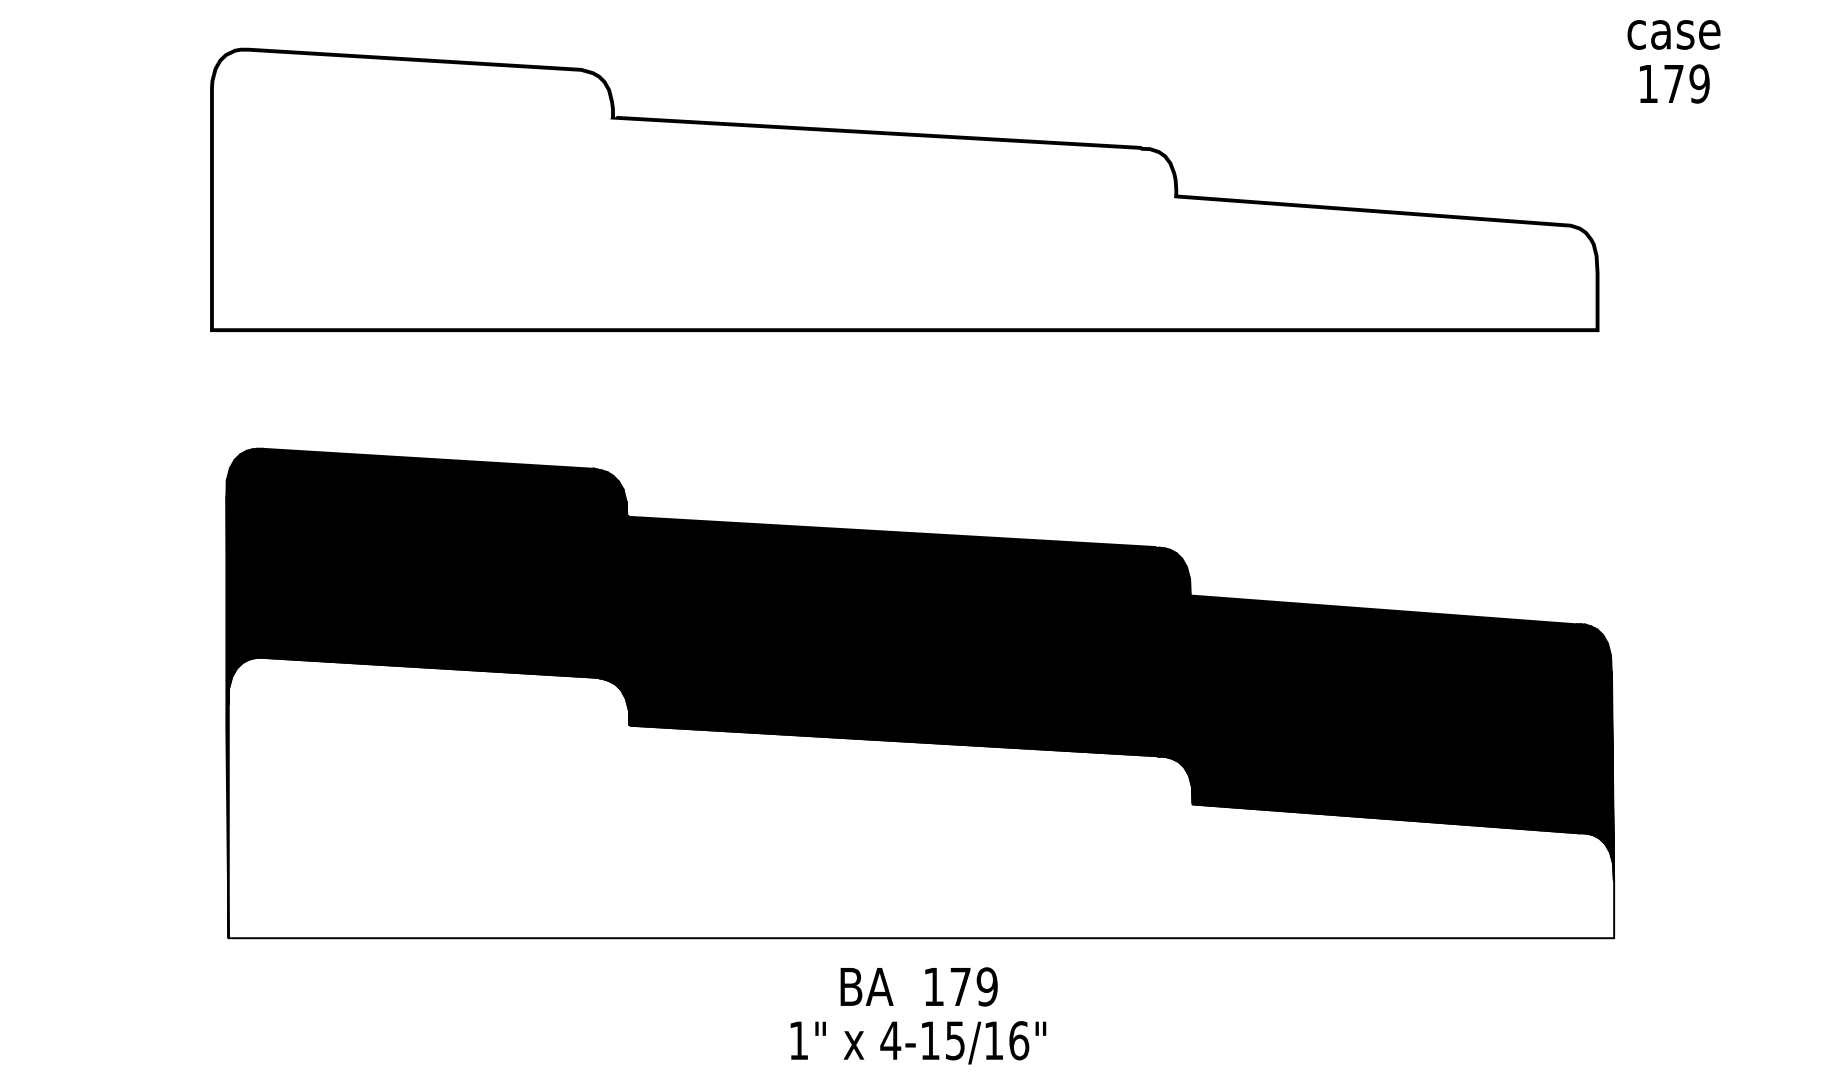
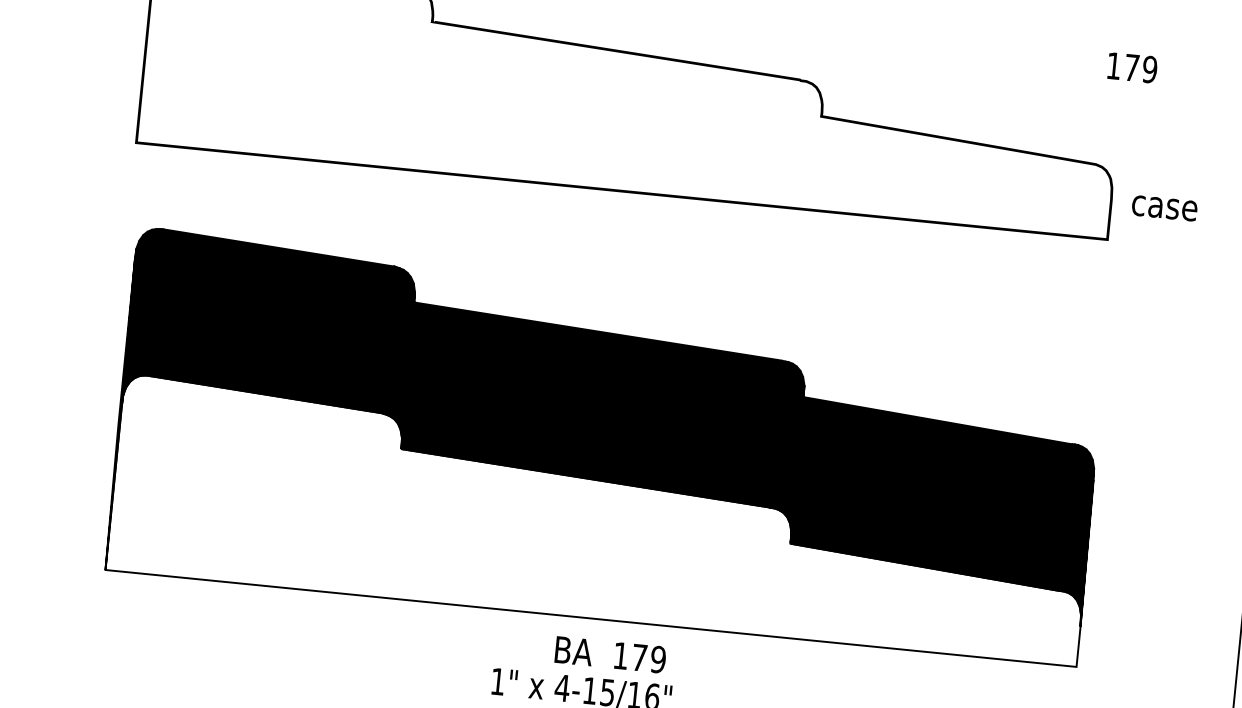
text: (1673, 34) -> (1164, 208), moved
text: (1674, 83) -> (1132, 67), moved
text: (918, 986) -> (610, 654), moved

